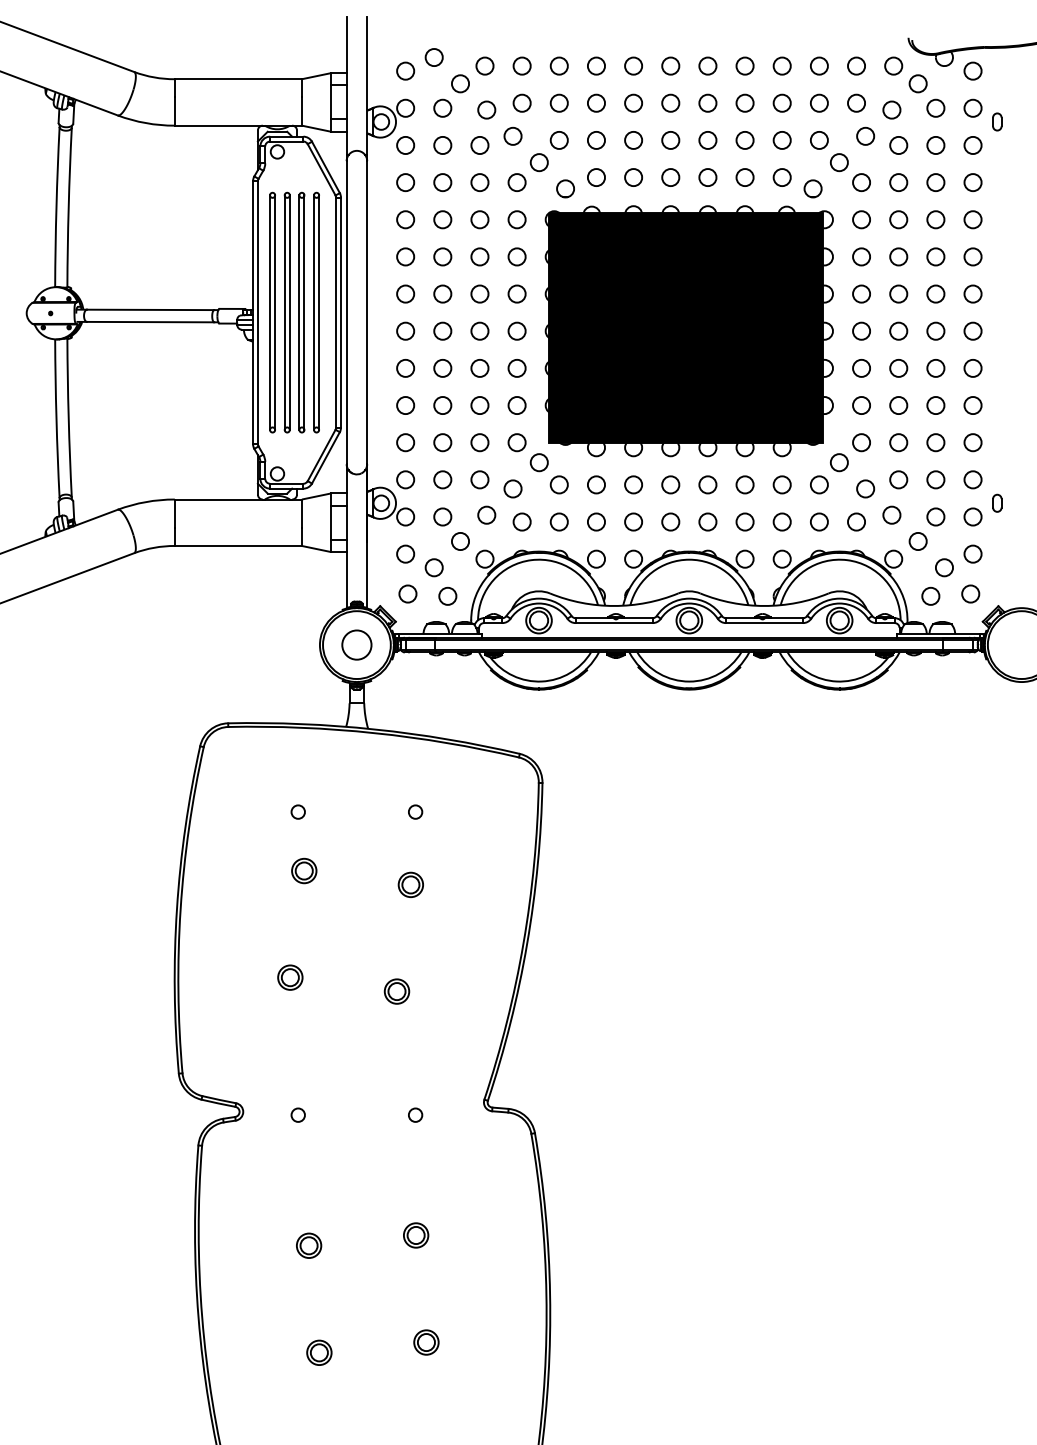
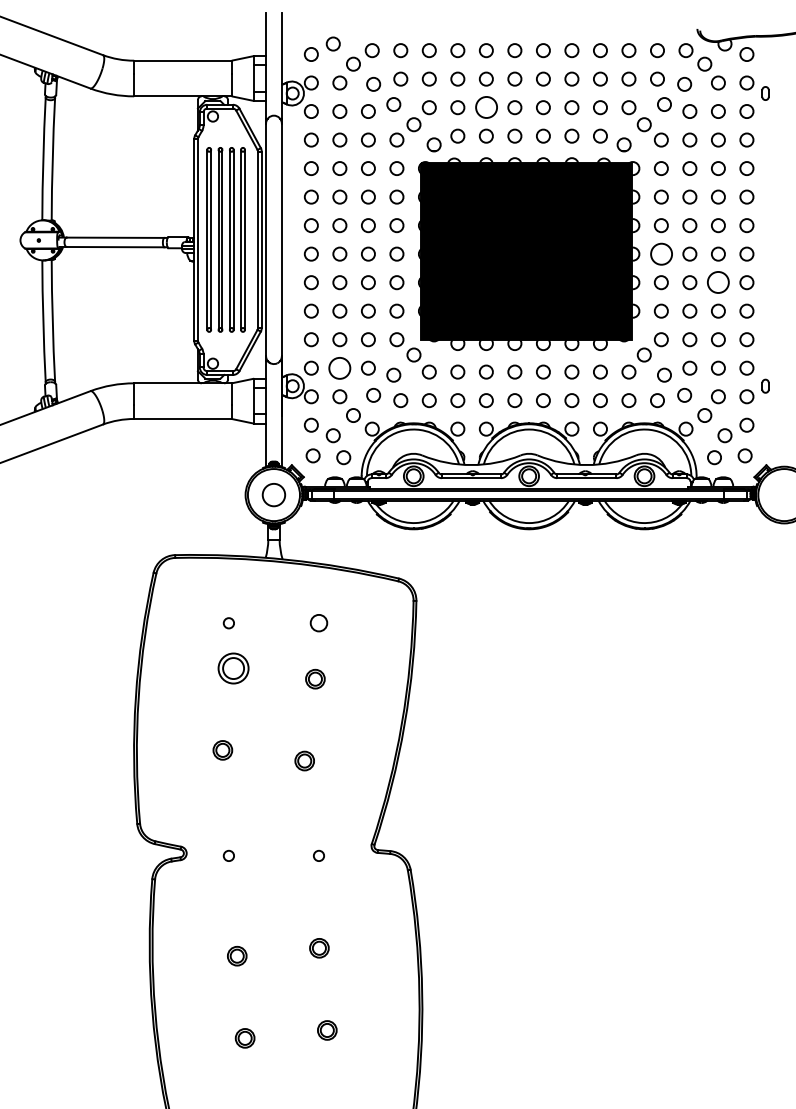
circle: (632, 140) -> (485, 107), size x1.6
circle: (860, 330) -> (660, 253), size x1.6
circle: (936, 368) -> (718, 282), size x1.6
circle: (442, 478) -> (339, 367), size x1.6
circle: (414, 812) -> (318, 623), size x1.6
part: (304, 871) -> (233, 668), size x1.6

